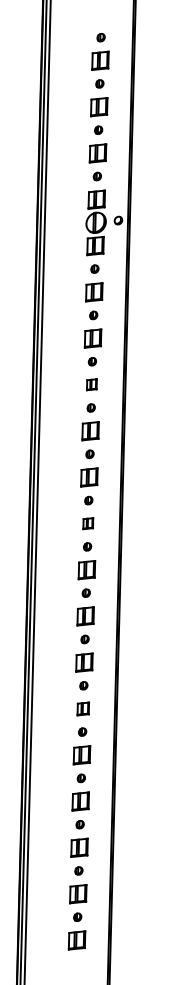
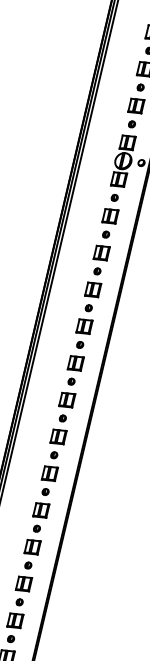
part: (91, 384) -> (92, 289), size x1.67
part: (88, 523) -> (67, 399), size x1.67
part: (83, 708) -> (32, 546), size x1.43

